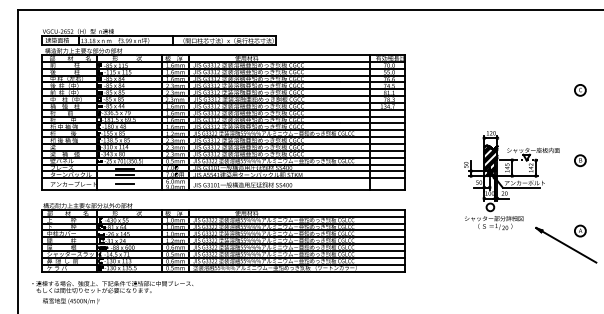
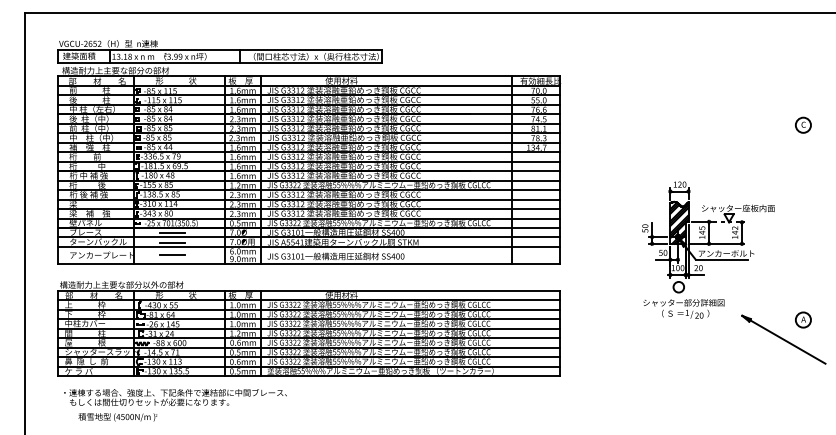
part: (580, 160) -> (803, 222), removed
text: (112, 292) -> (175, 405), moved

